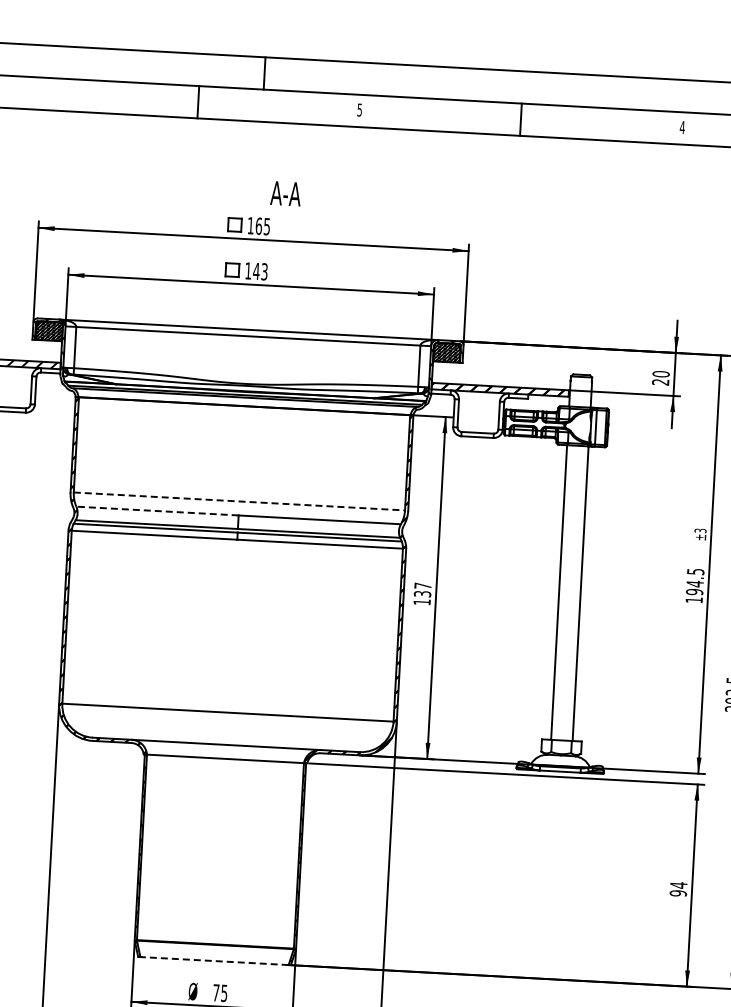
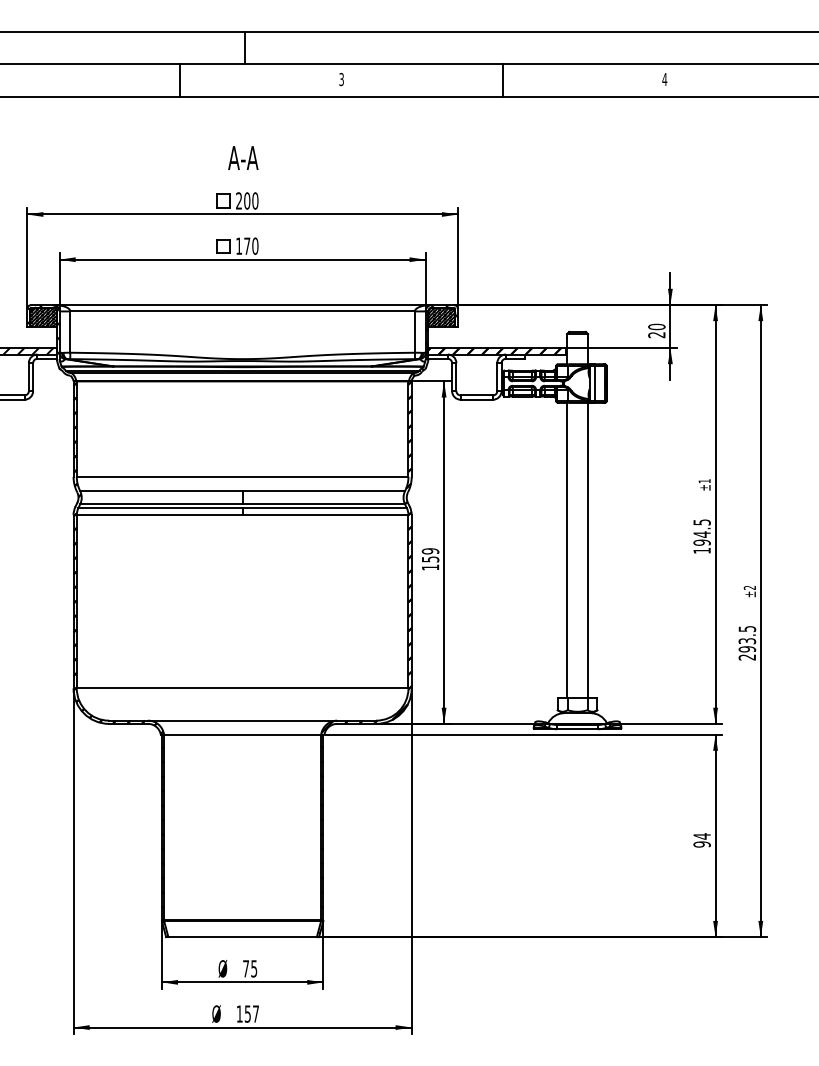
text: (359, 109) -> (341, 78), 5 -> 3
text: (286, 193) -> (243, 157), moved
text: (259, 225) -> (247, 200), 165 -> 200
text: (259, 270) -> (250, 245), 143 -> 170
line: (239, 501) -> (242, 476), dashed -> solid
line: (156, 510) -> (160, 490), dashed -> solid
text: (700, 531) -> (704, 481), ±3 -> ±1
text: (422, 590) -> (430, 555), 137 -> 159
line: (214, 961) -> (242, 937), dashed -> solid

